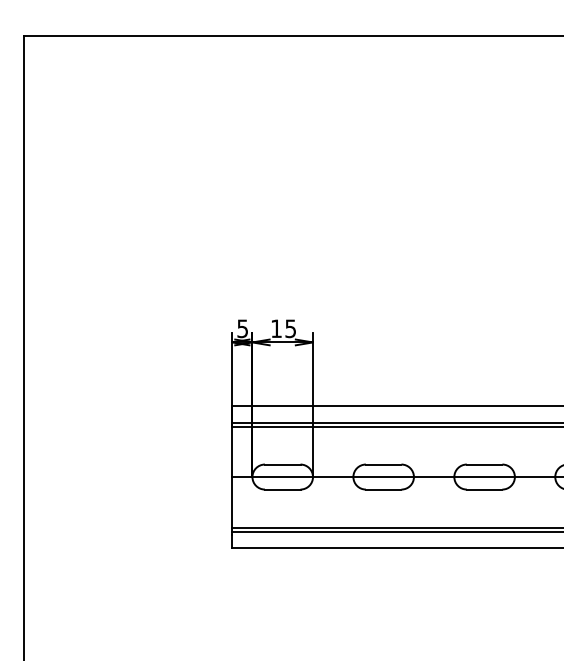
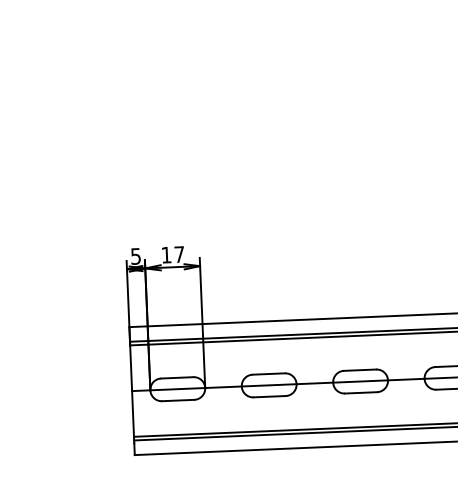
text: (290, 328) -> (179, 254), 15 -> 17

